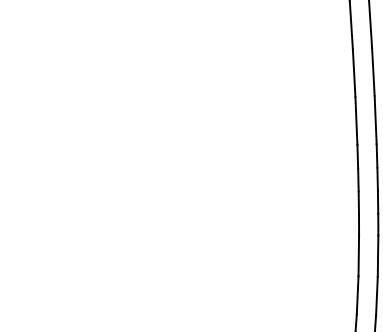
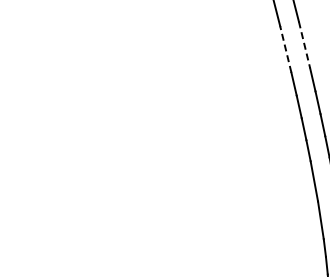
line: (375, 120) -> (304, 45), solid -> dashed
line: (356, 121) -> (285, 49), solid -> dashed

